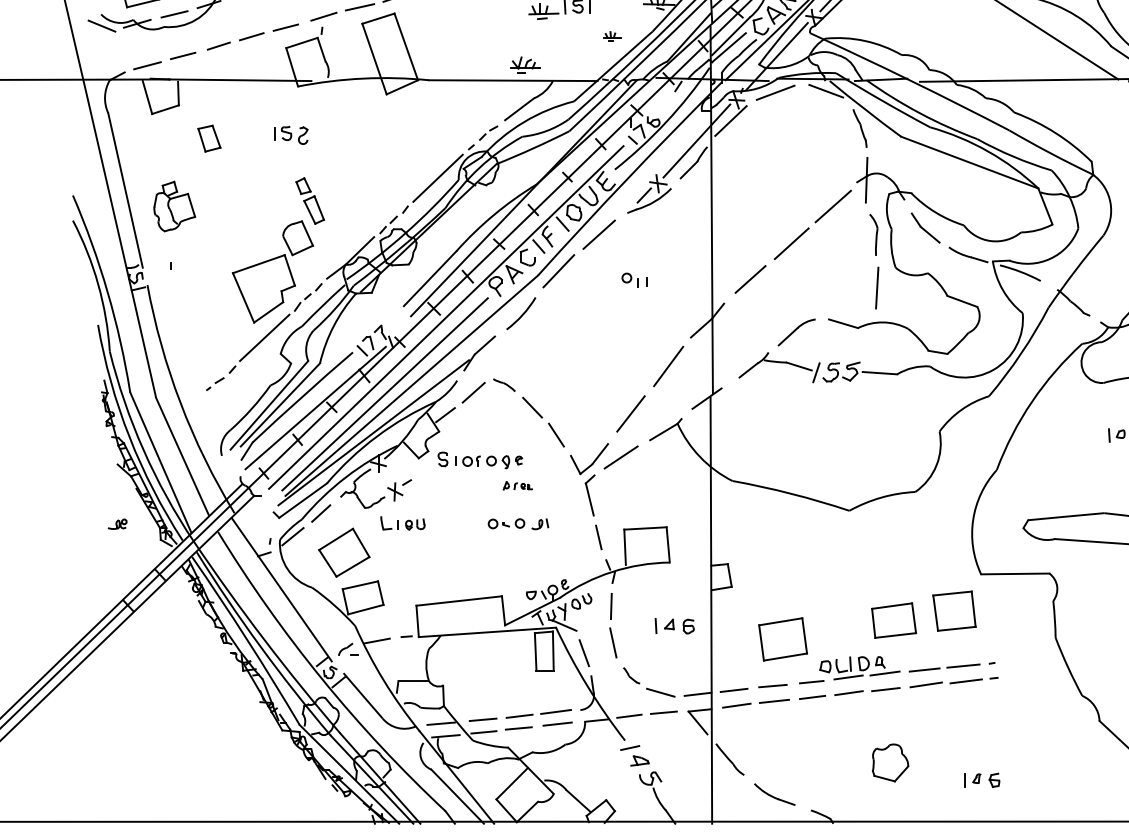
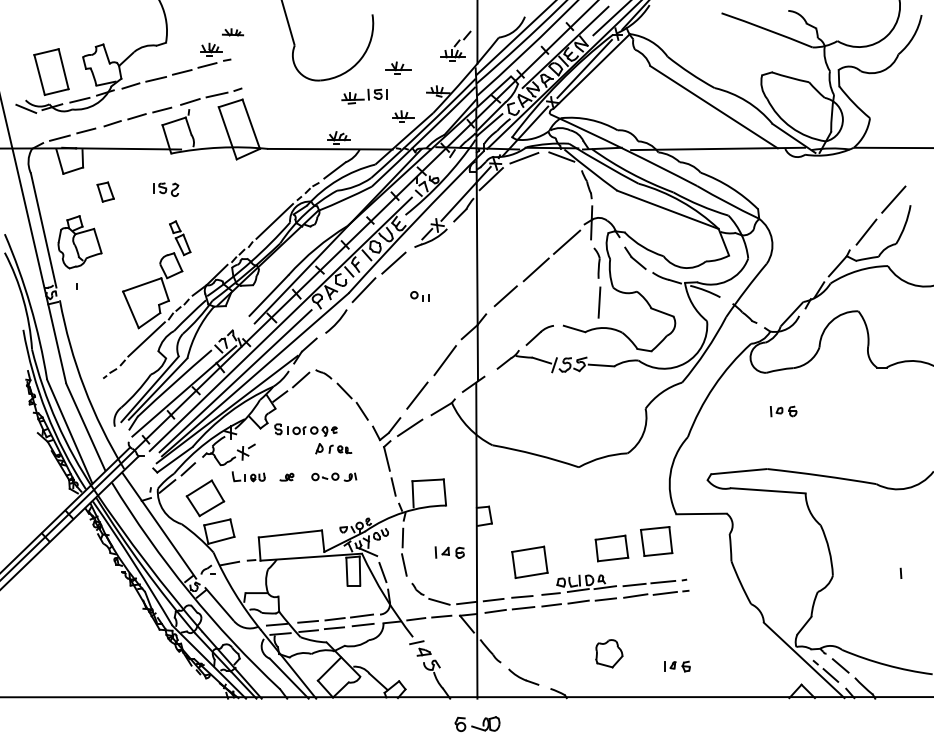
part: (612, 36) -> (403, 116), size x1.67
part: (173, 206) -> (79, 242), size x1.43
part: (517, 485) -> (333, 448), size x1.67
part: (117, 523) -> (286, 476), moved

